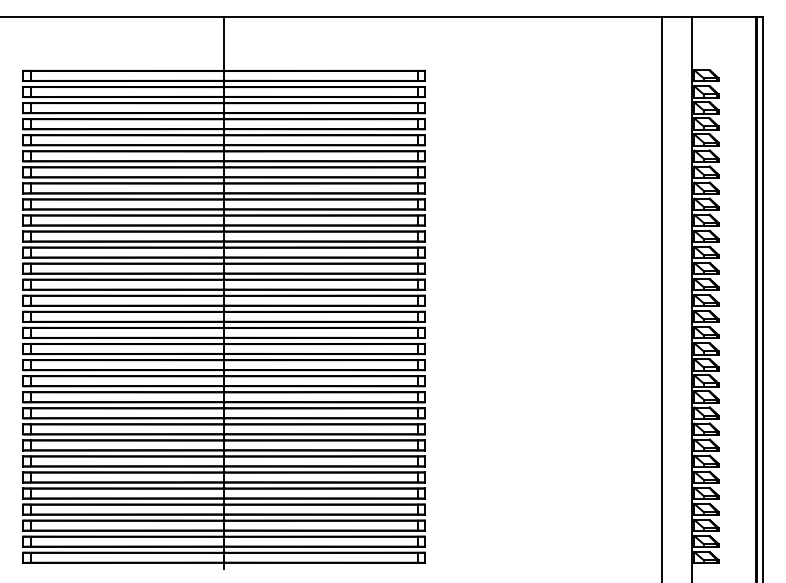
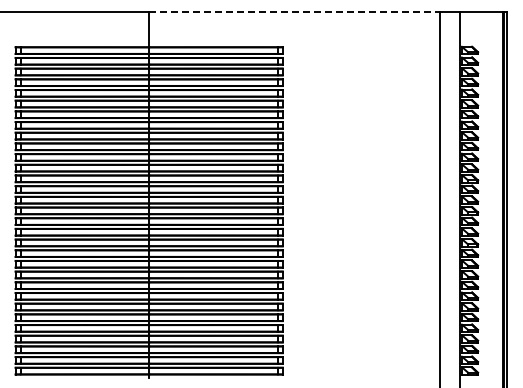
line: (444, 17) -> (295, 11), solid -> dashed

